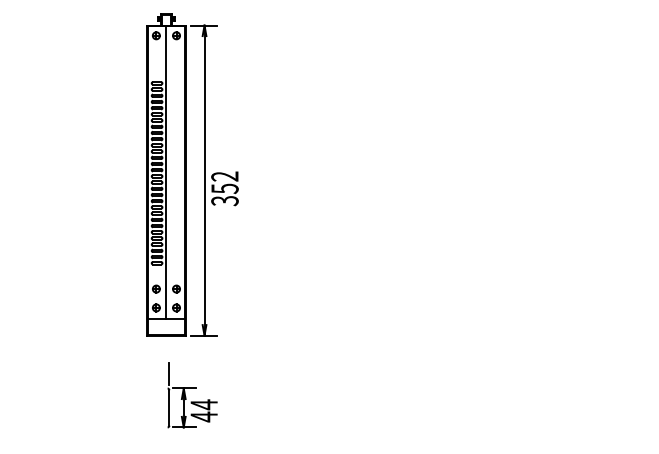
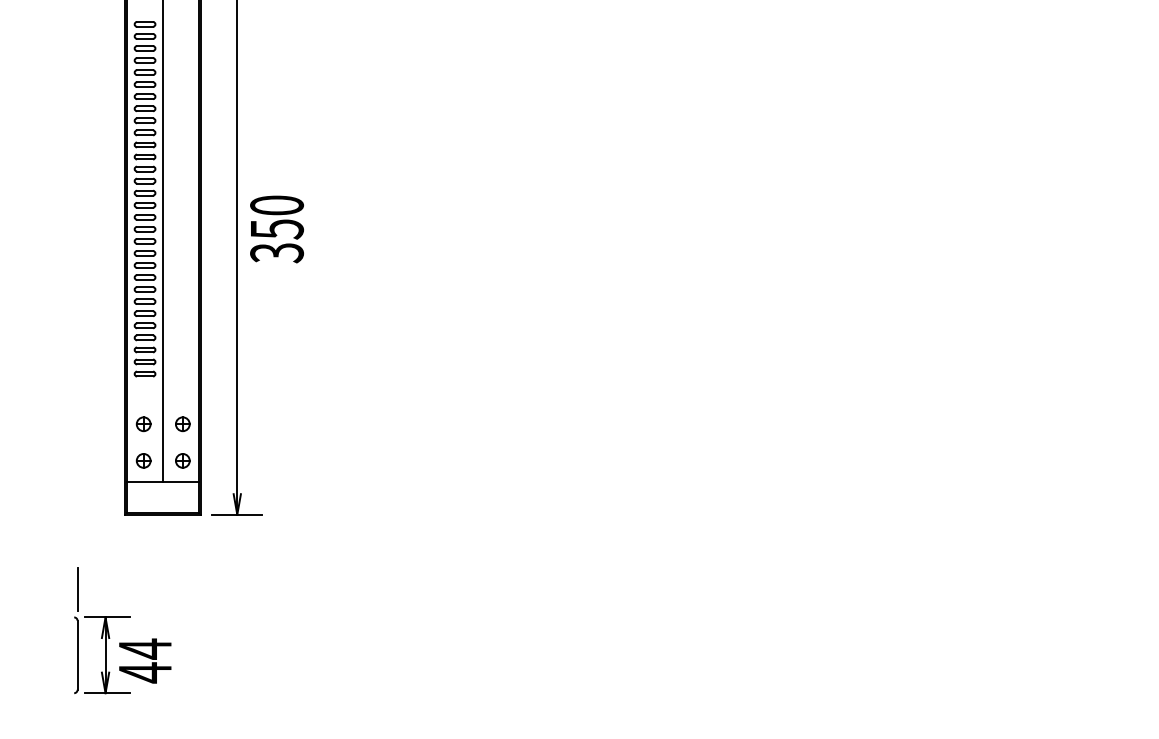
text: (224, 176) -> (276, 205), 352 -> 350
part: (192, 395) -> (122, 631), moved

